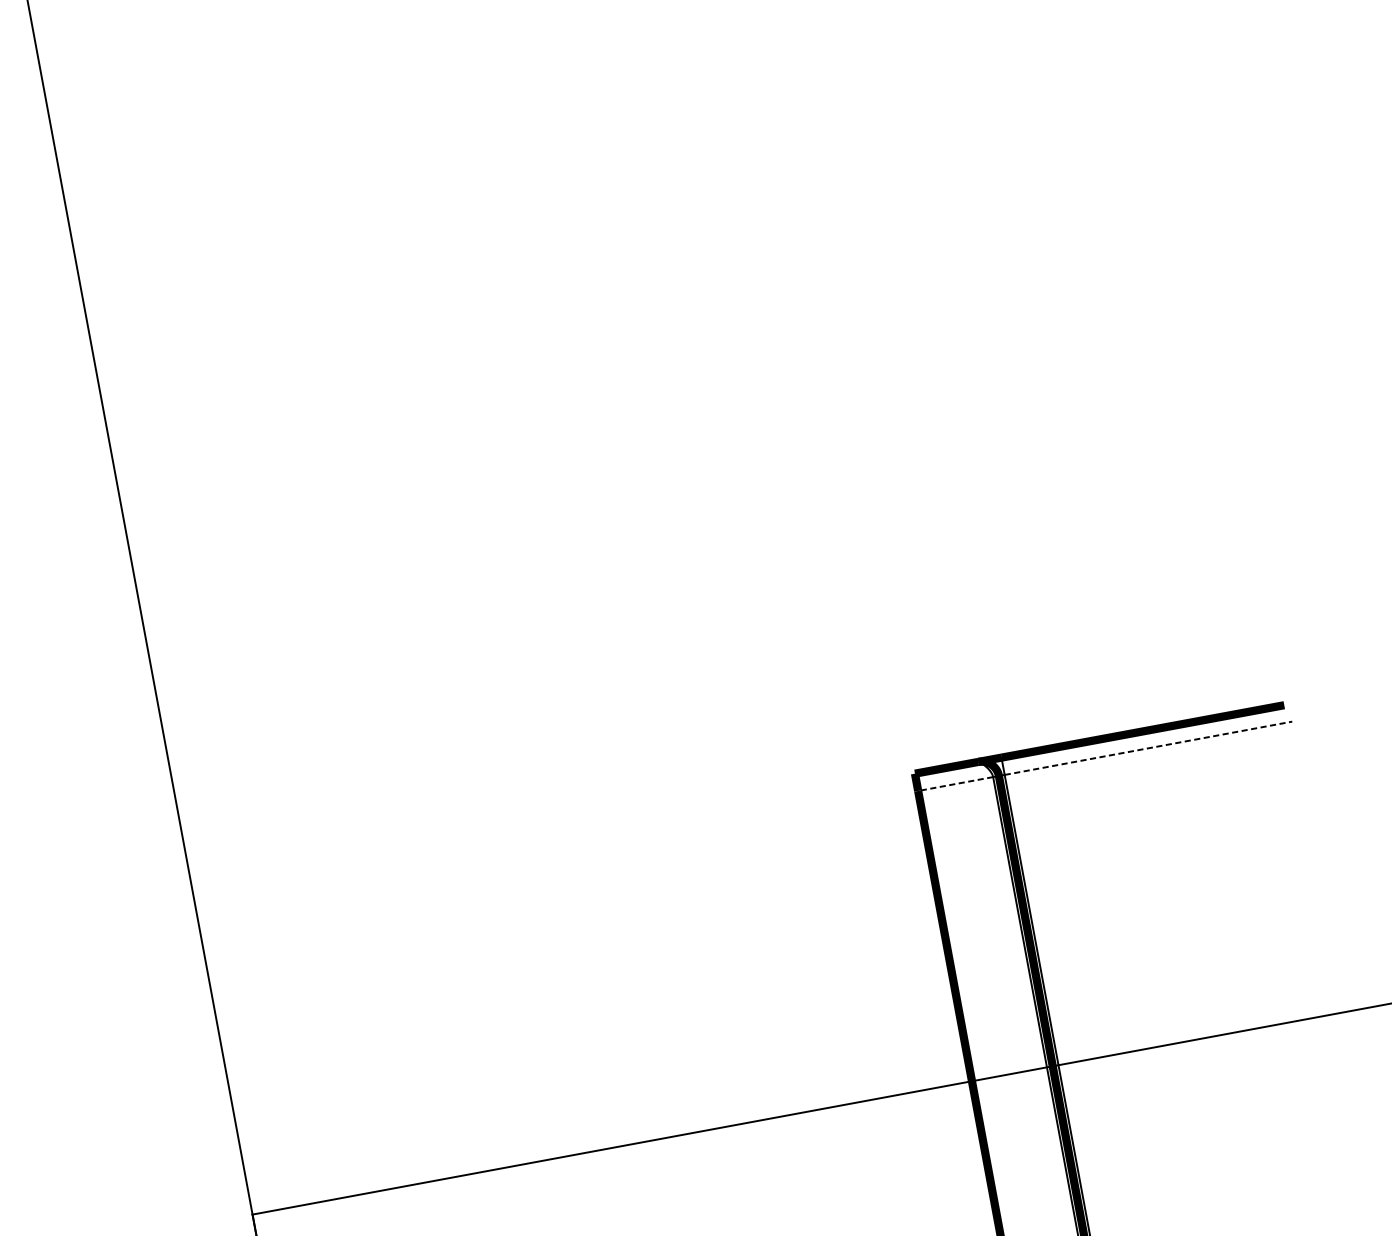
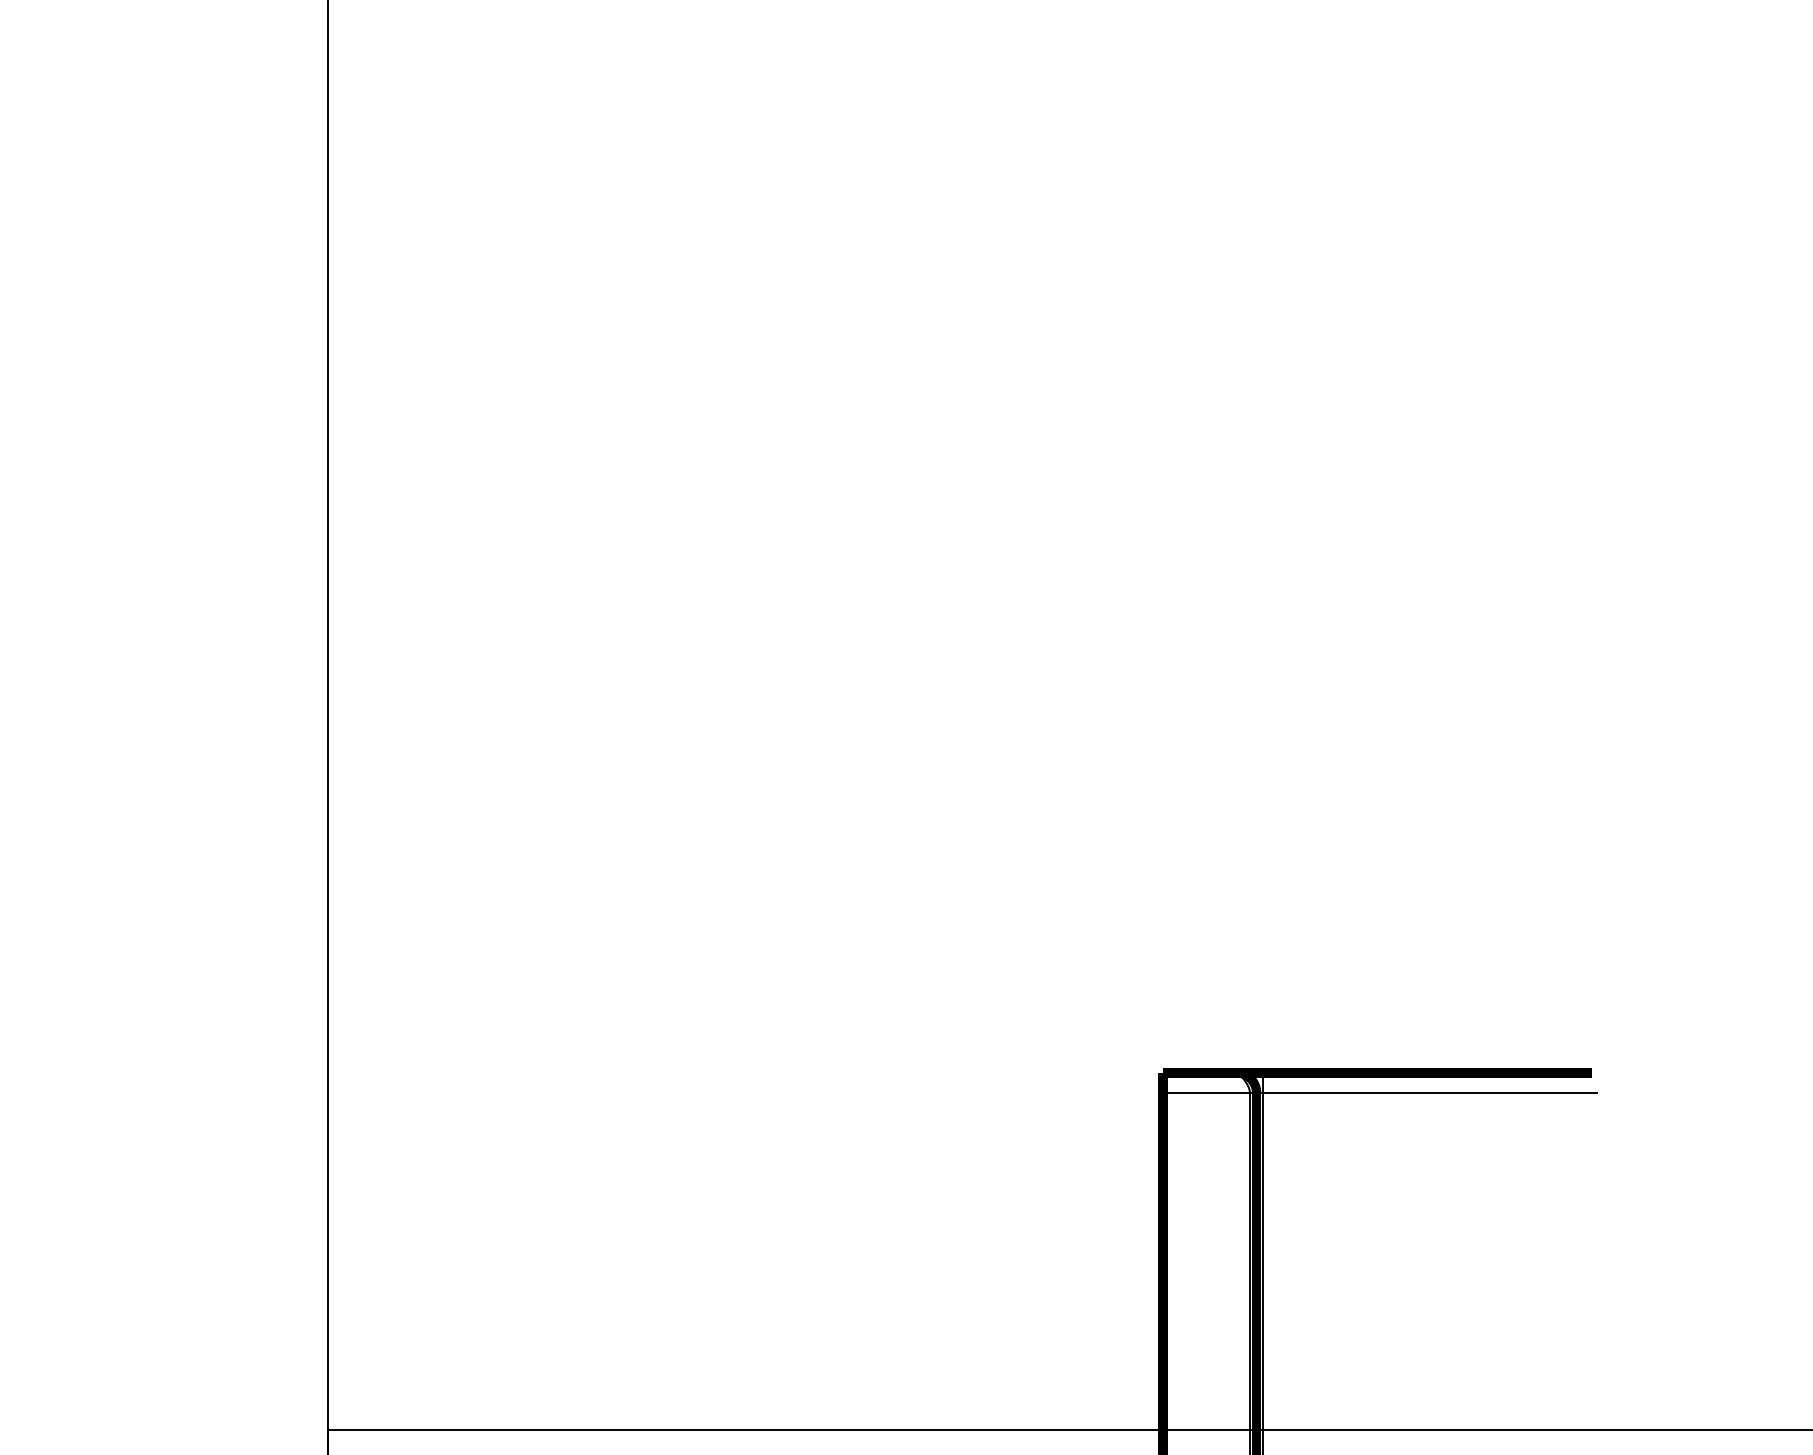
line: (1148, 747) -> (1430, 1092), dashed -> solid
line: (955, 783) -> (1206, 1092), dashed -> solid

